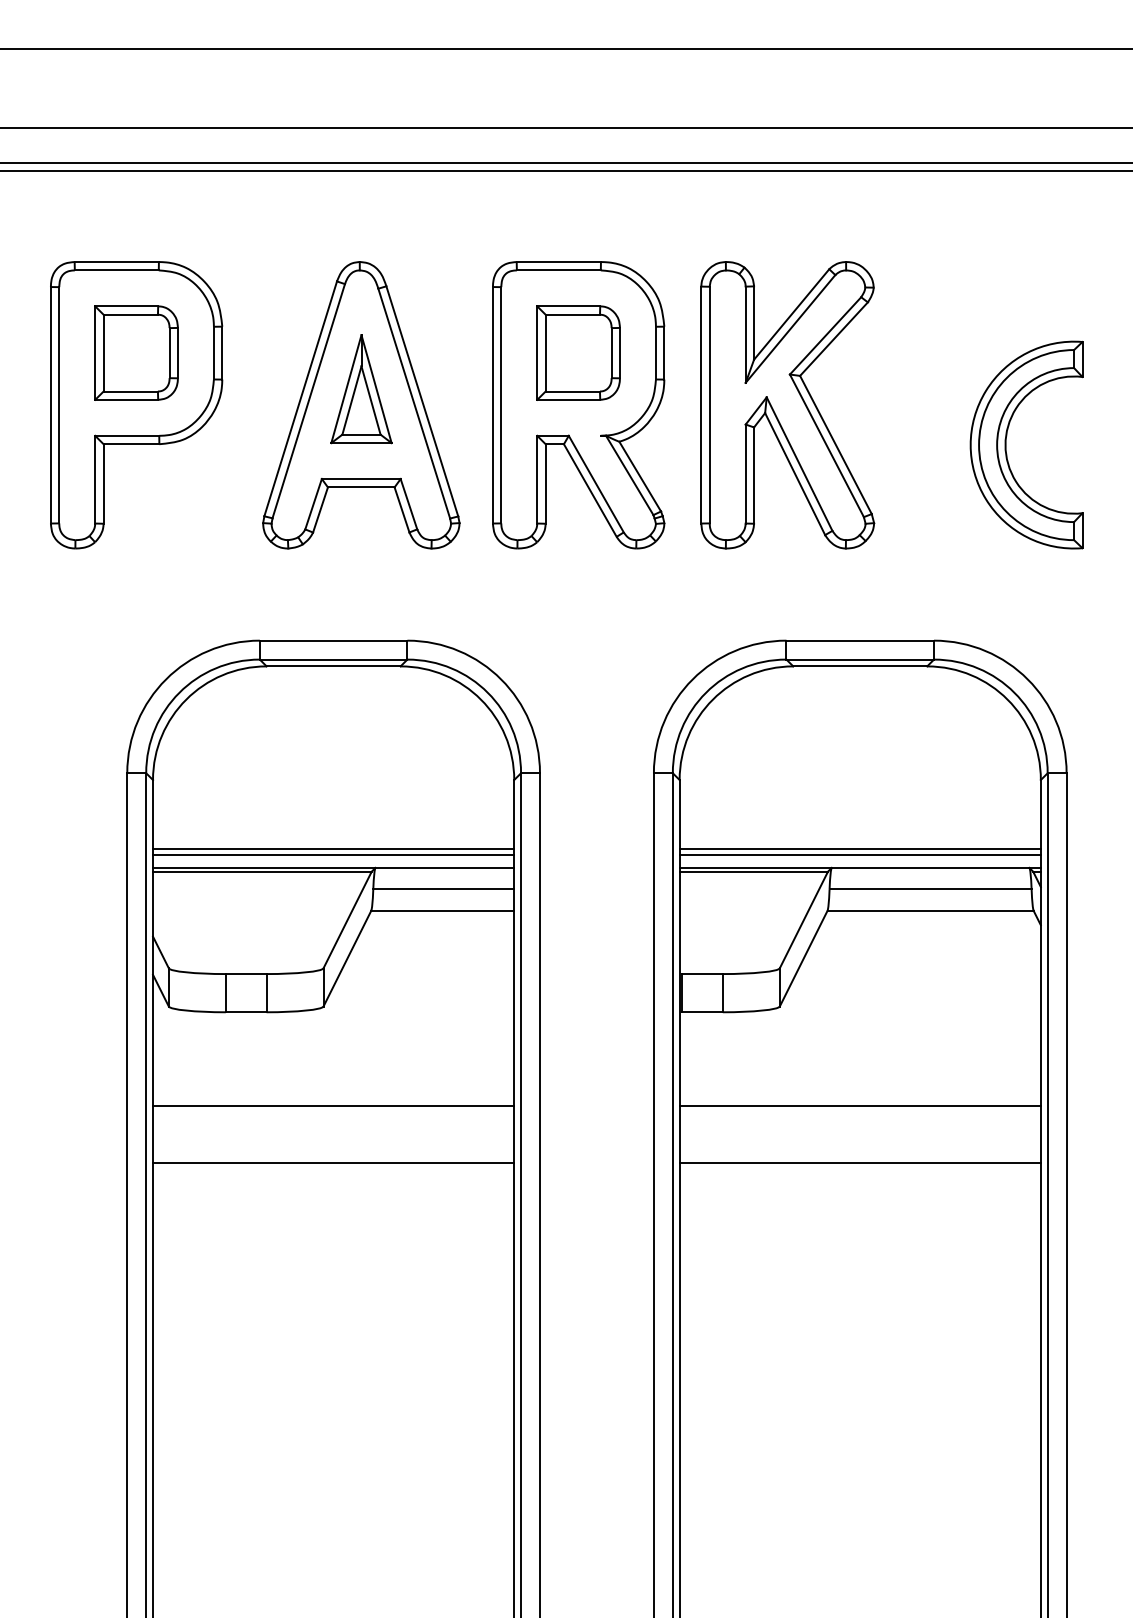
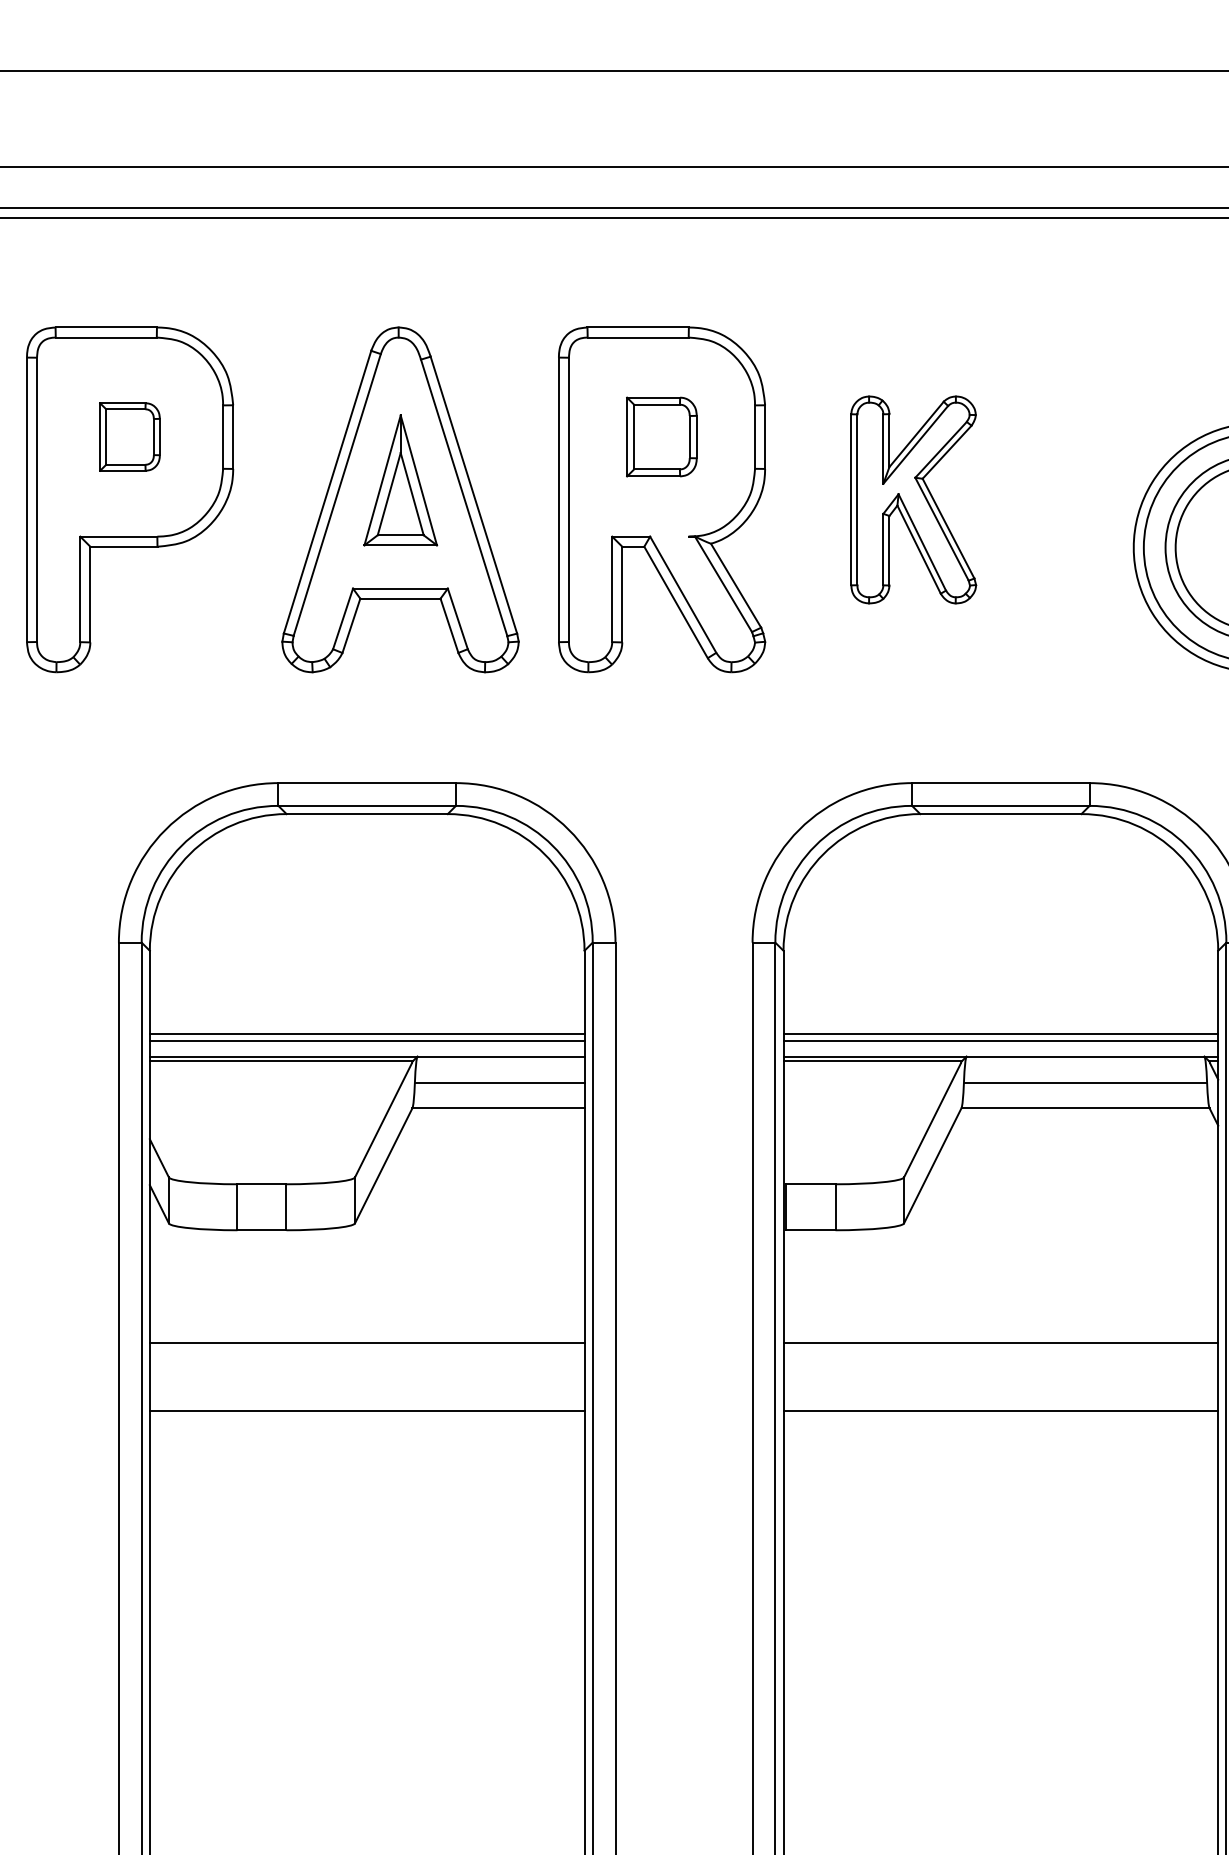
part: (136, 352) -> (129, 436), size x0.6
part: (578, 352) -> (661, 436), size x0.7
part: (787, 405) -> (913, 500), size x0.6

